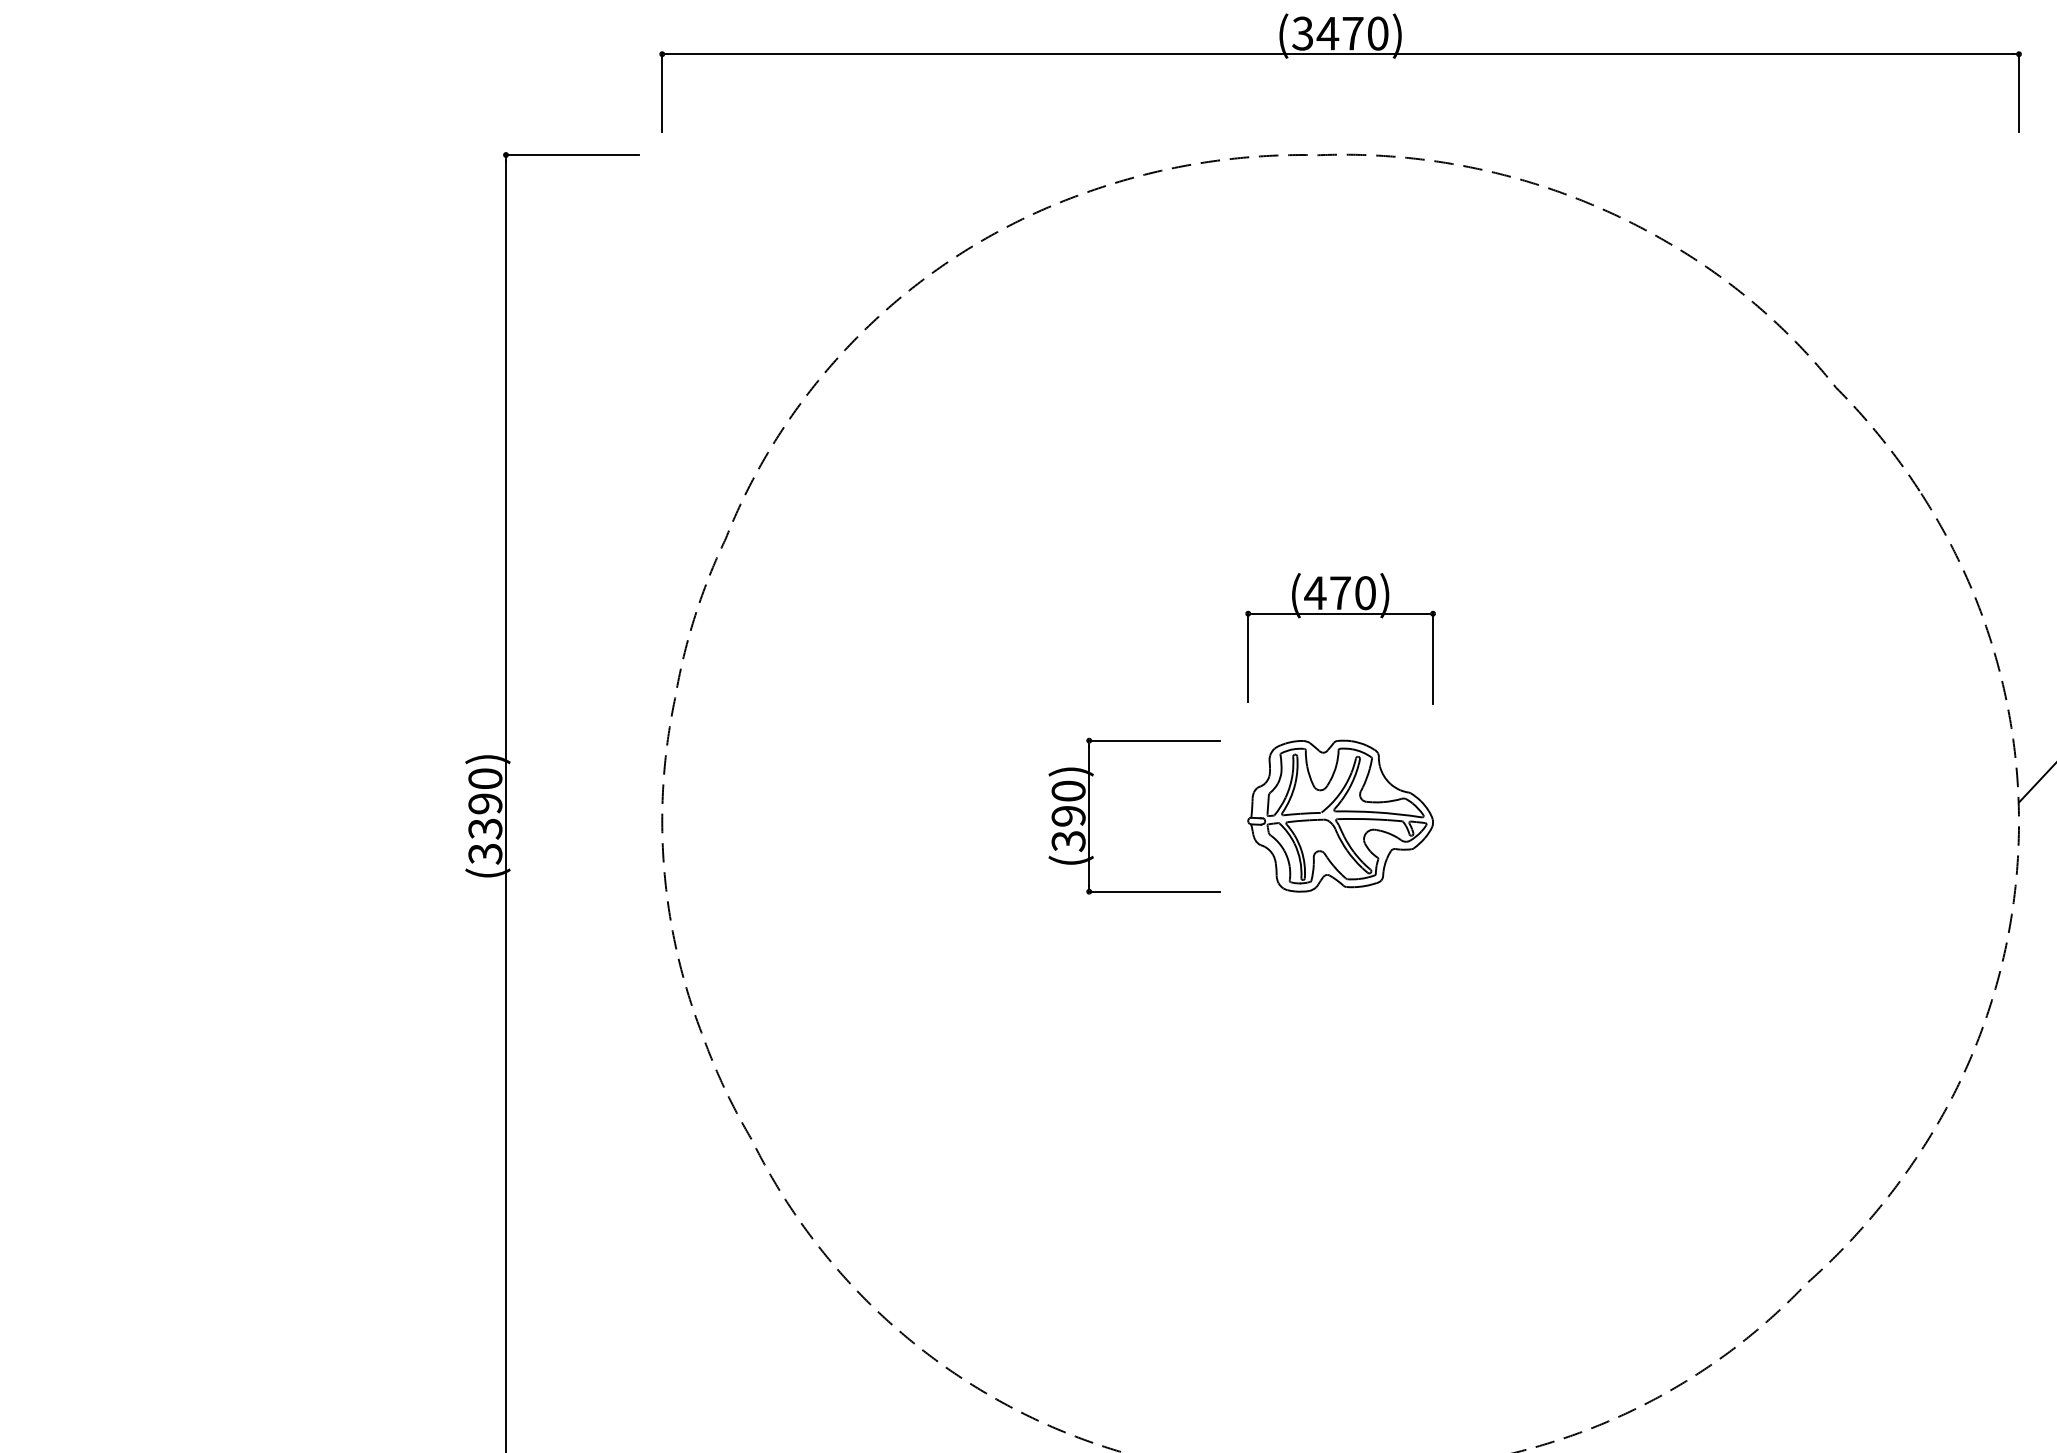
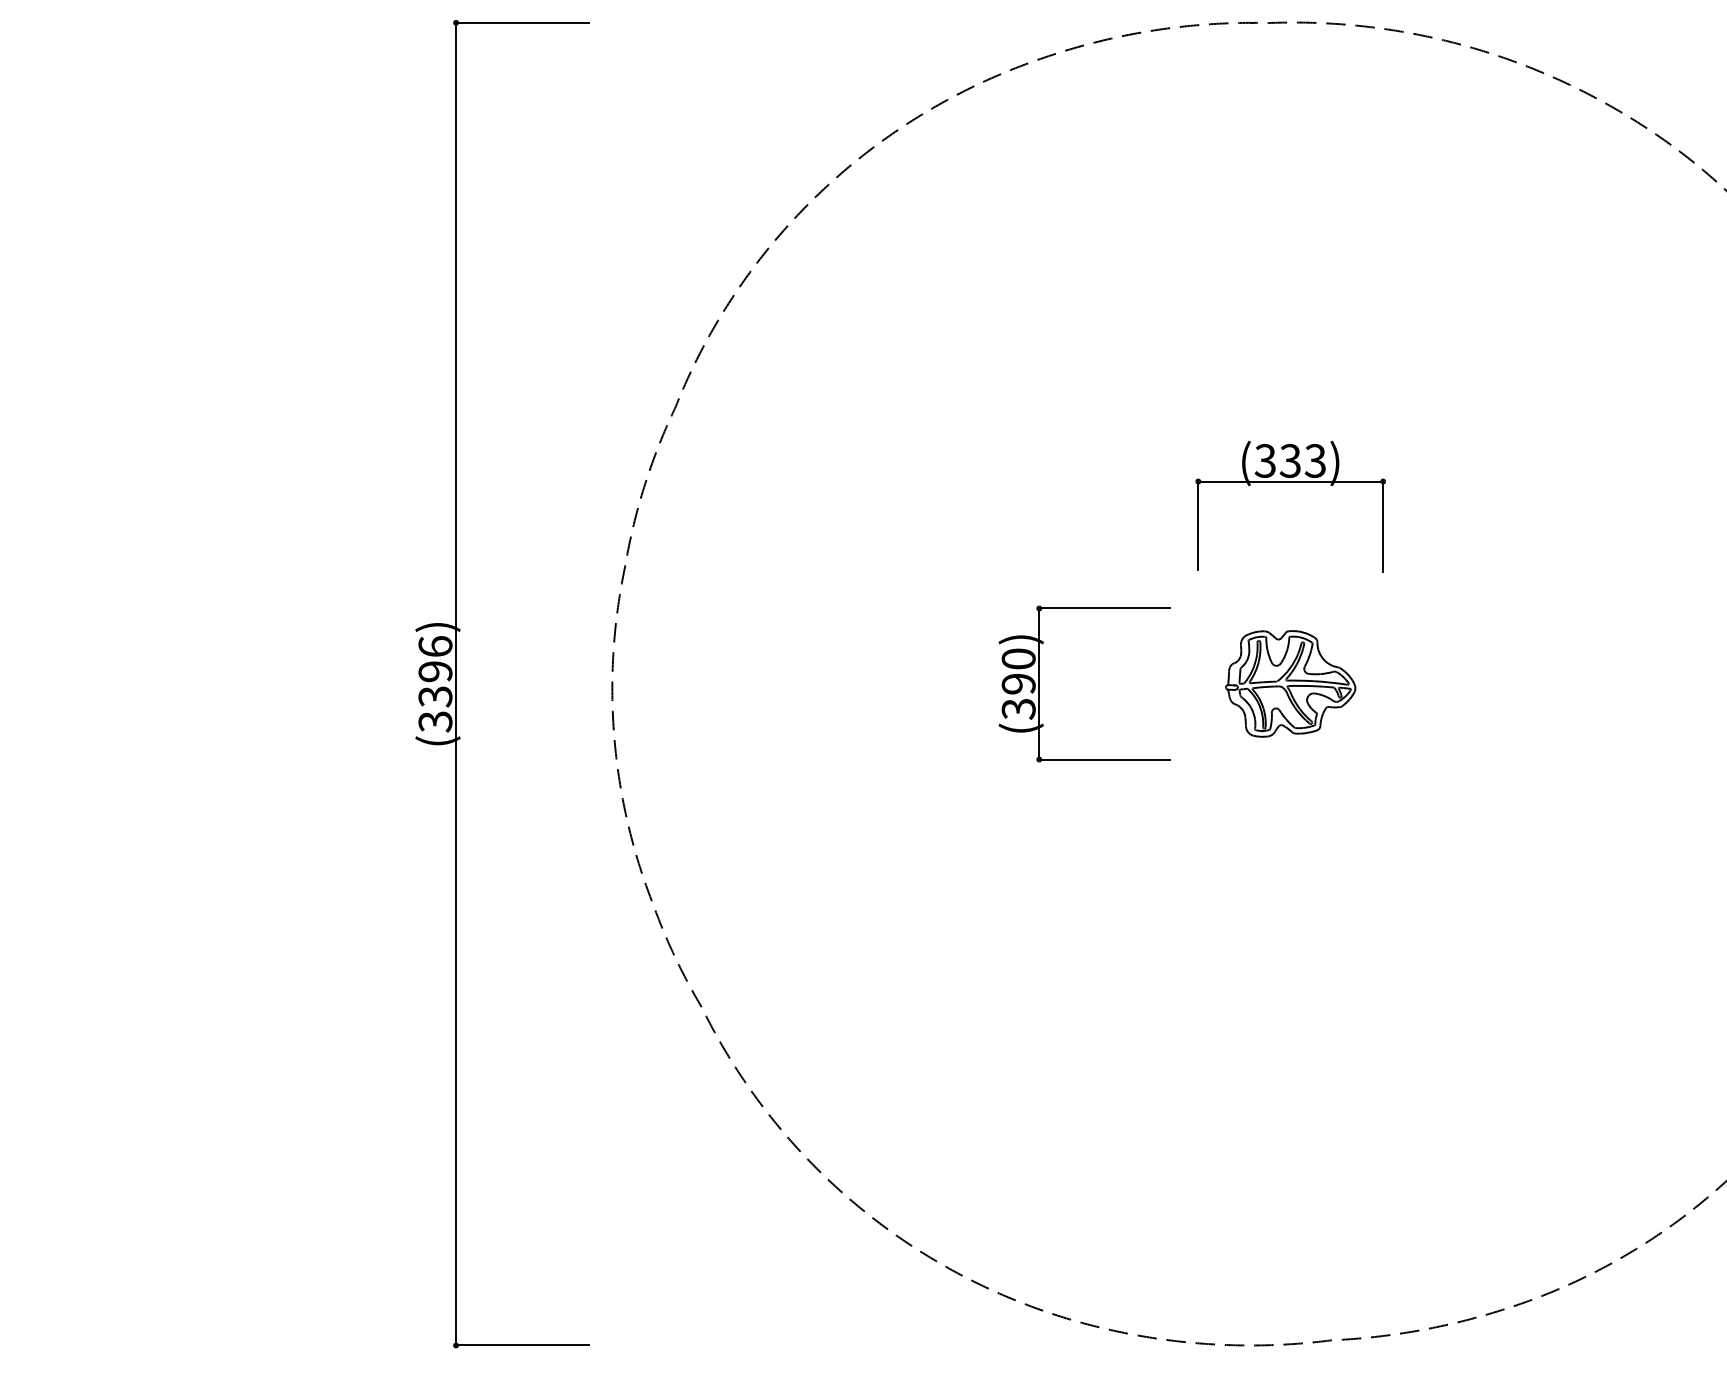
text: (1339, 593) -> (1289, 461), (470) -> (333)
text: (485, 778) -> (435, 646), (3390) -> (3396)
part: (1340, 815) -> (1290, 683), size x0.7

